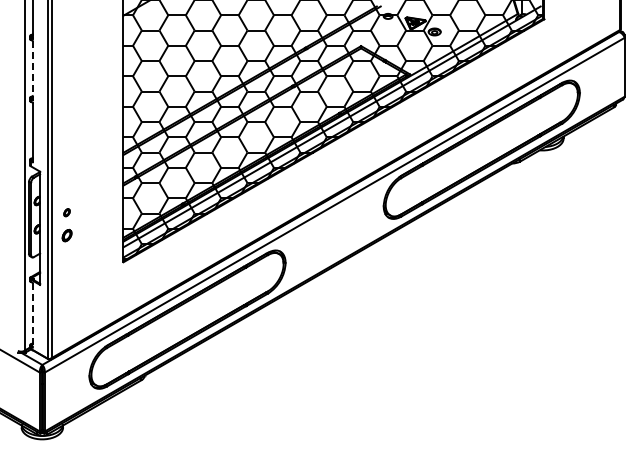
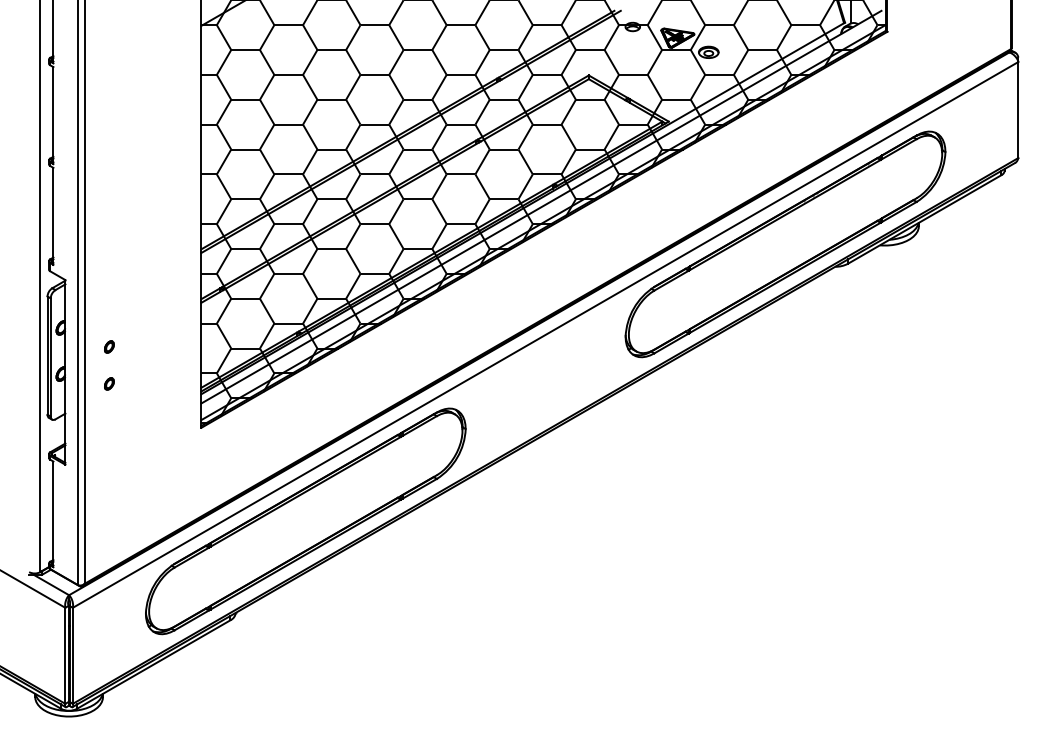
line: (32, 70) -> (53, 115), dashed -> solid
part: (66, 234) -> (108, 382), size x0.62
line: (32, 315) -> (53, 514), dashed -> solid

